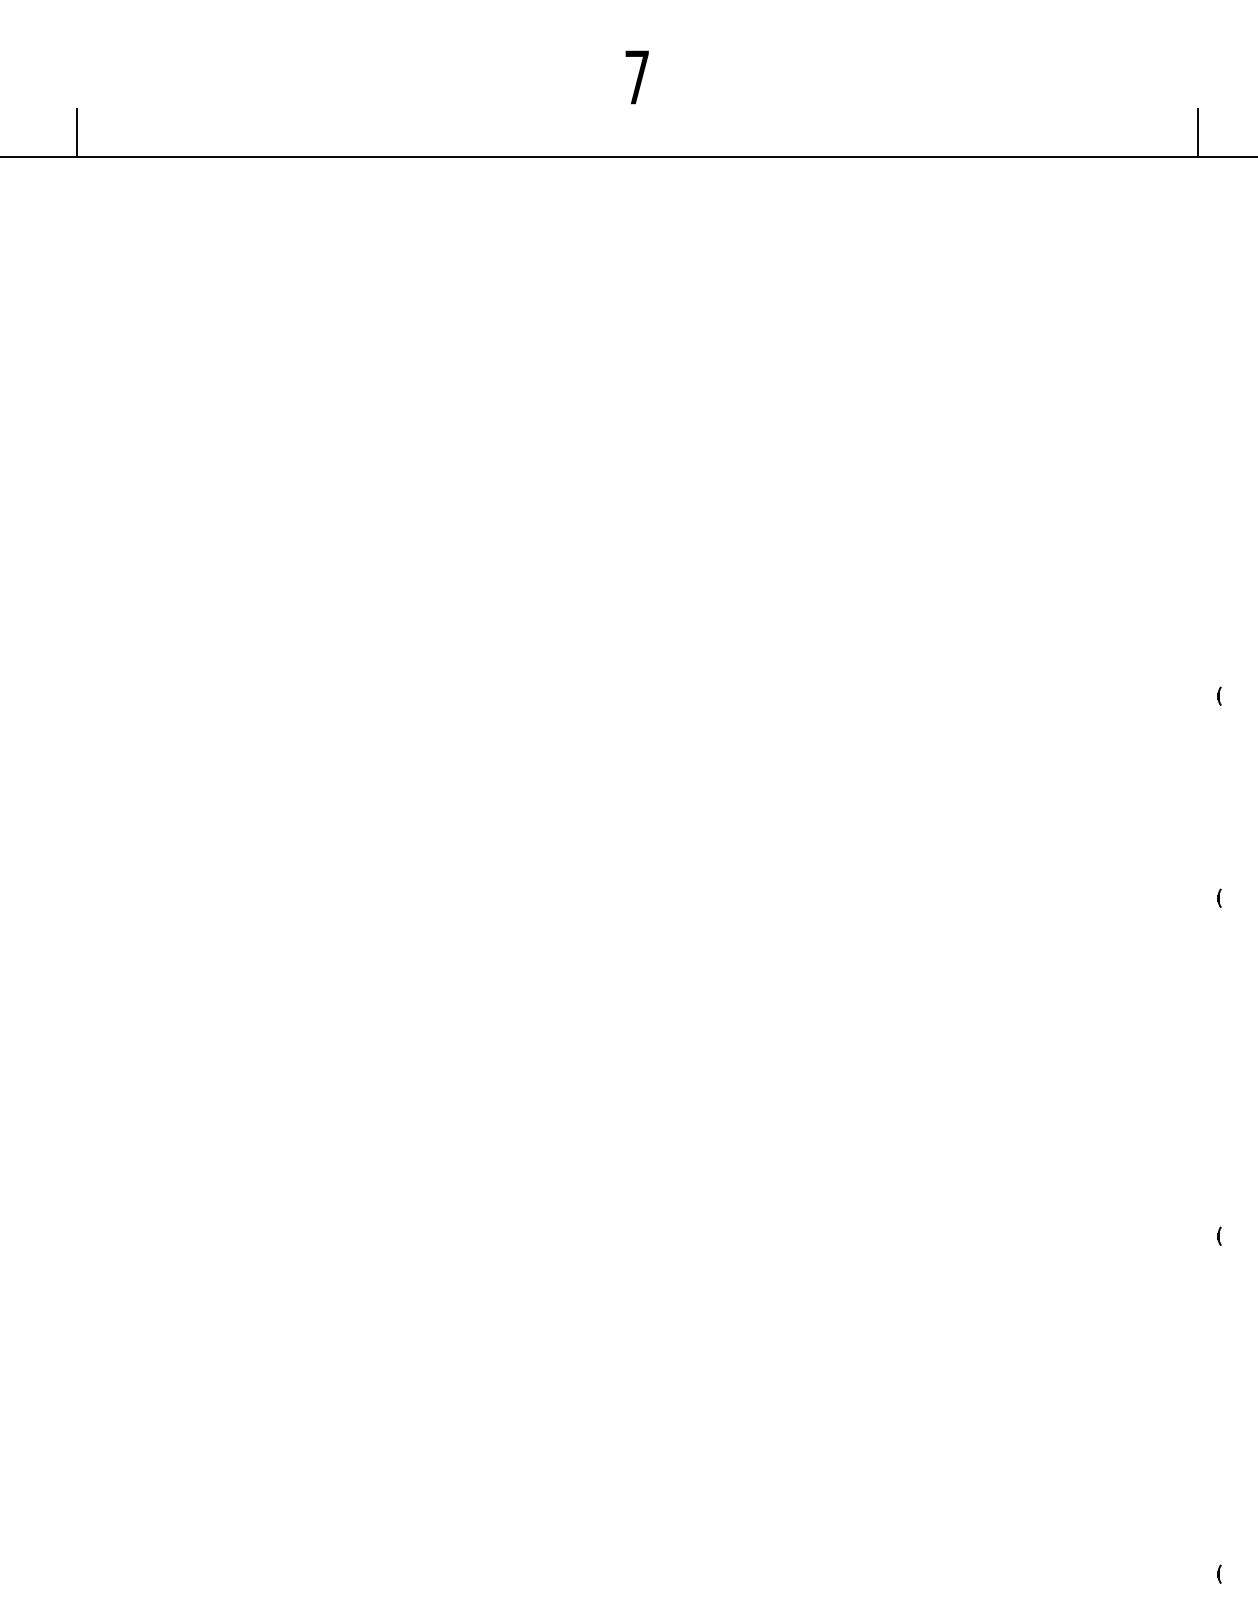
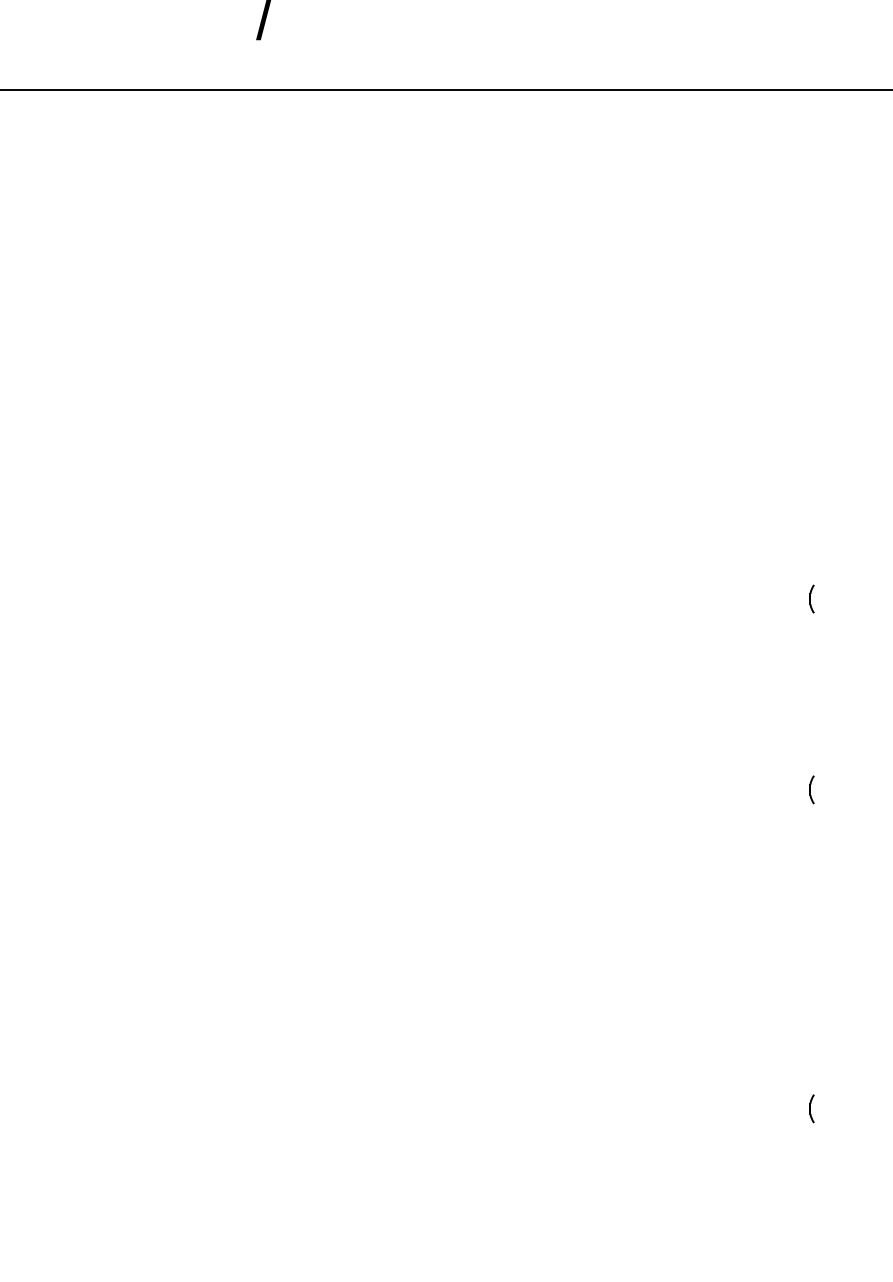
line: (1197, 132) -> (790, 66), removed
part: (1219, 695) -> (811, 598), size x1.6
part: (1219, 897) -> (811, 788), size x1.6
part: (1219, 1235) -> (811, 1107), size x1.6

